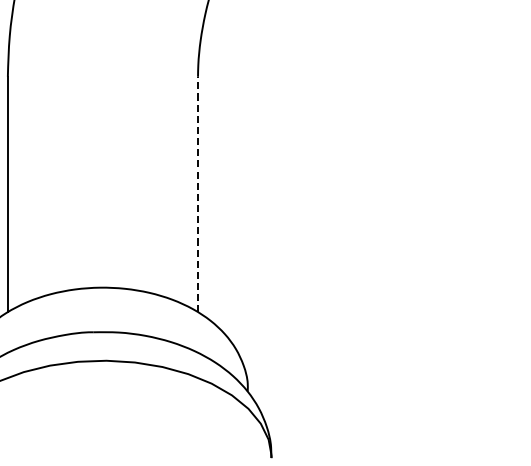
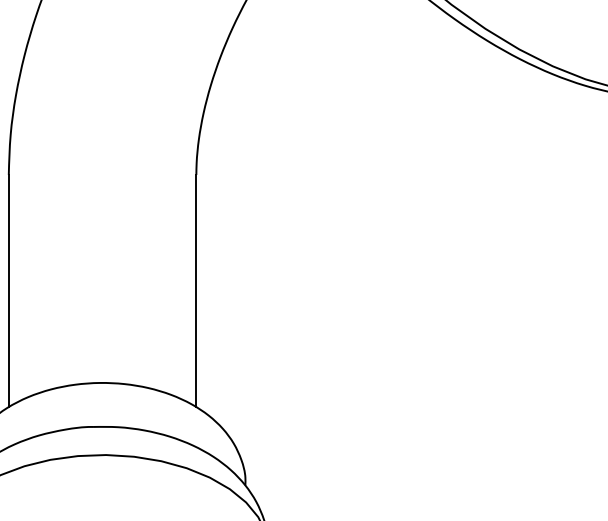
line: (198, 193) -> (196, 290), dashed -> solid

